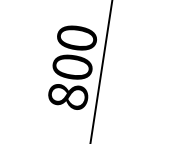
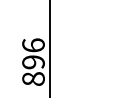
text: (74, 52) -> (33, 53), 800 -> 896

